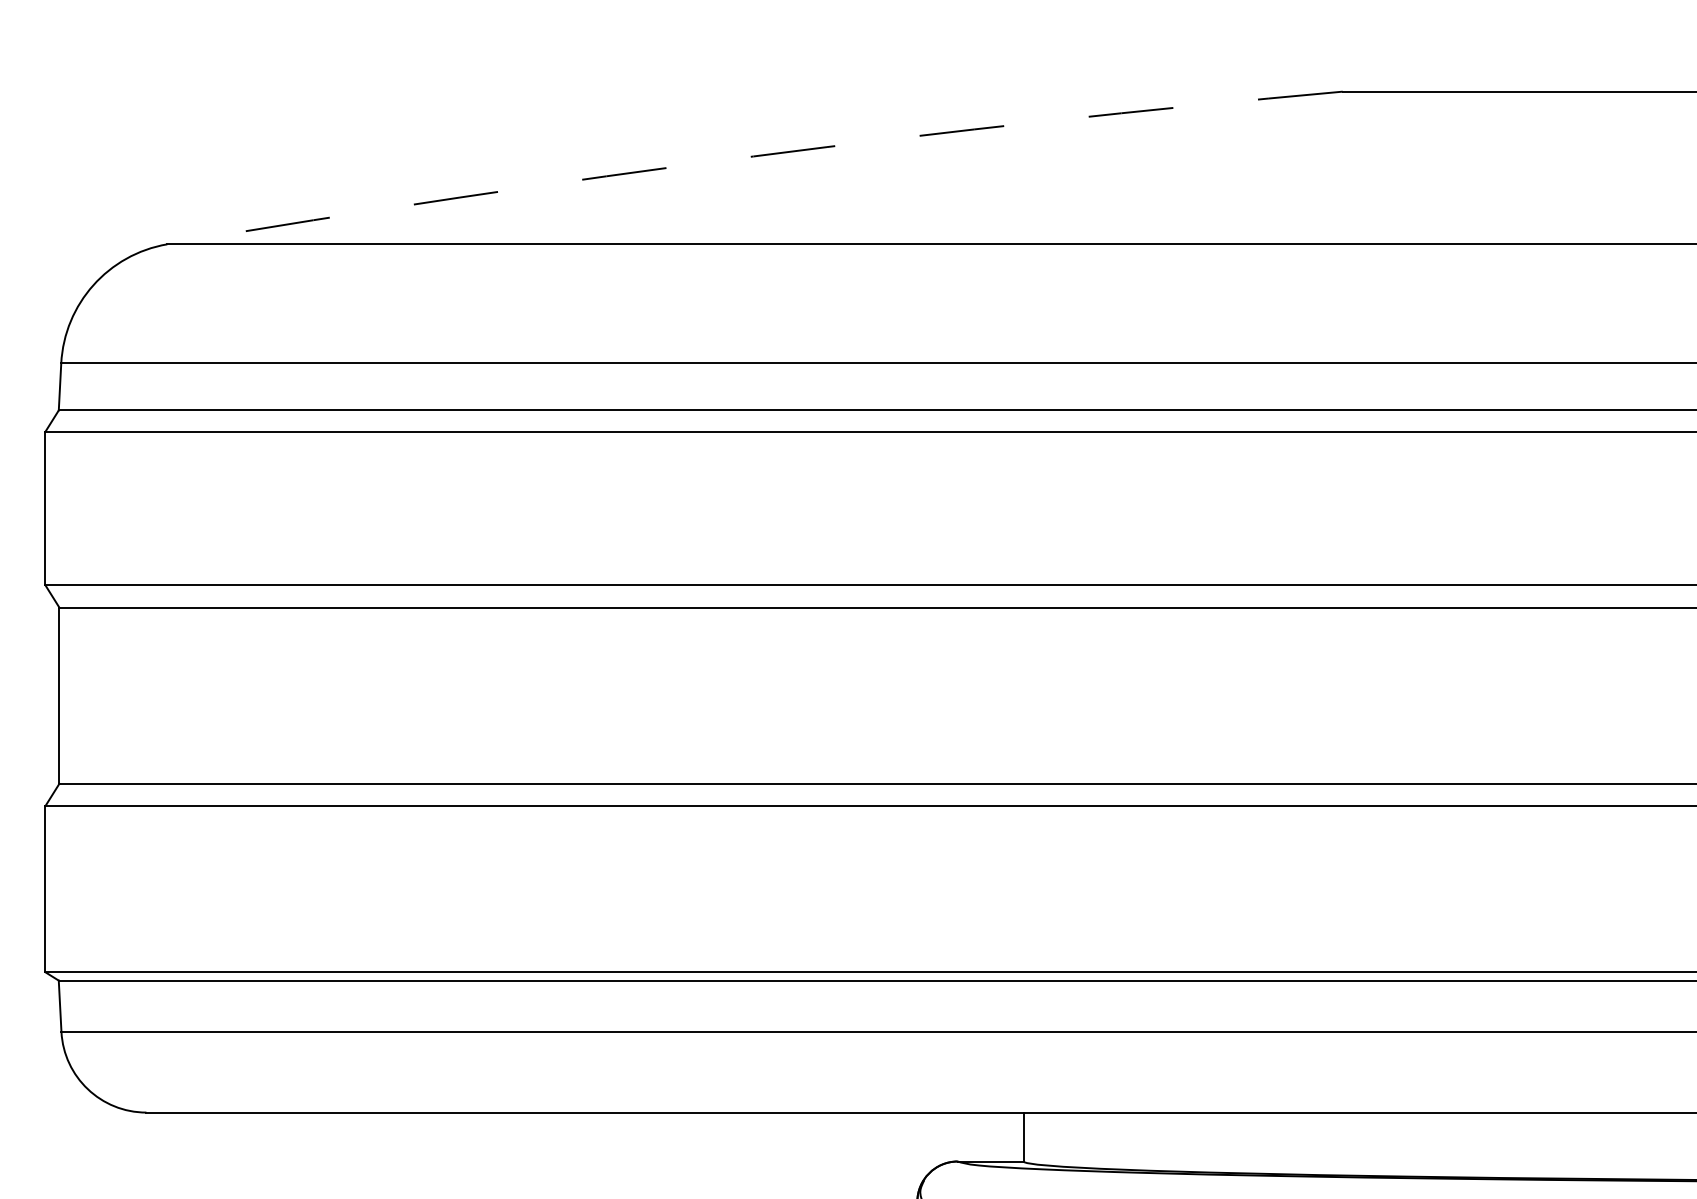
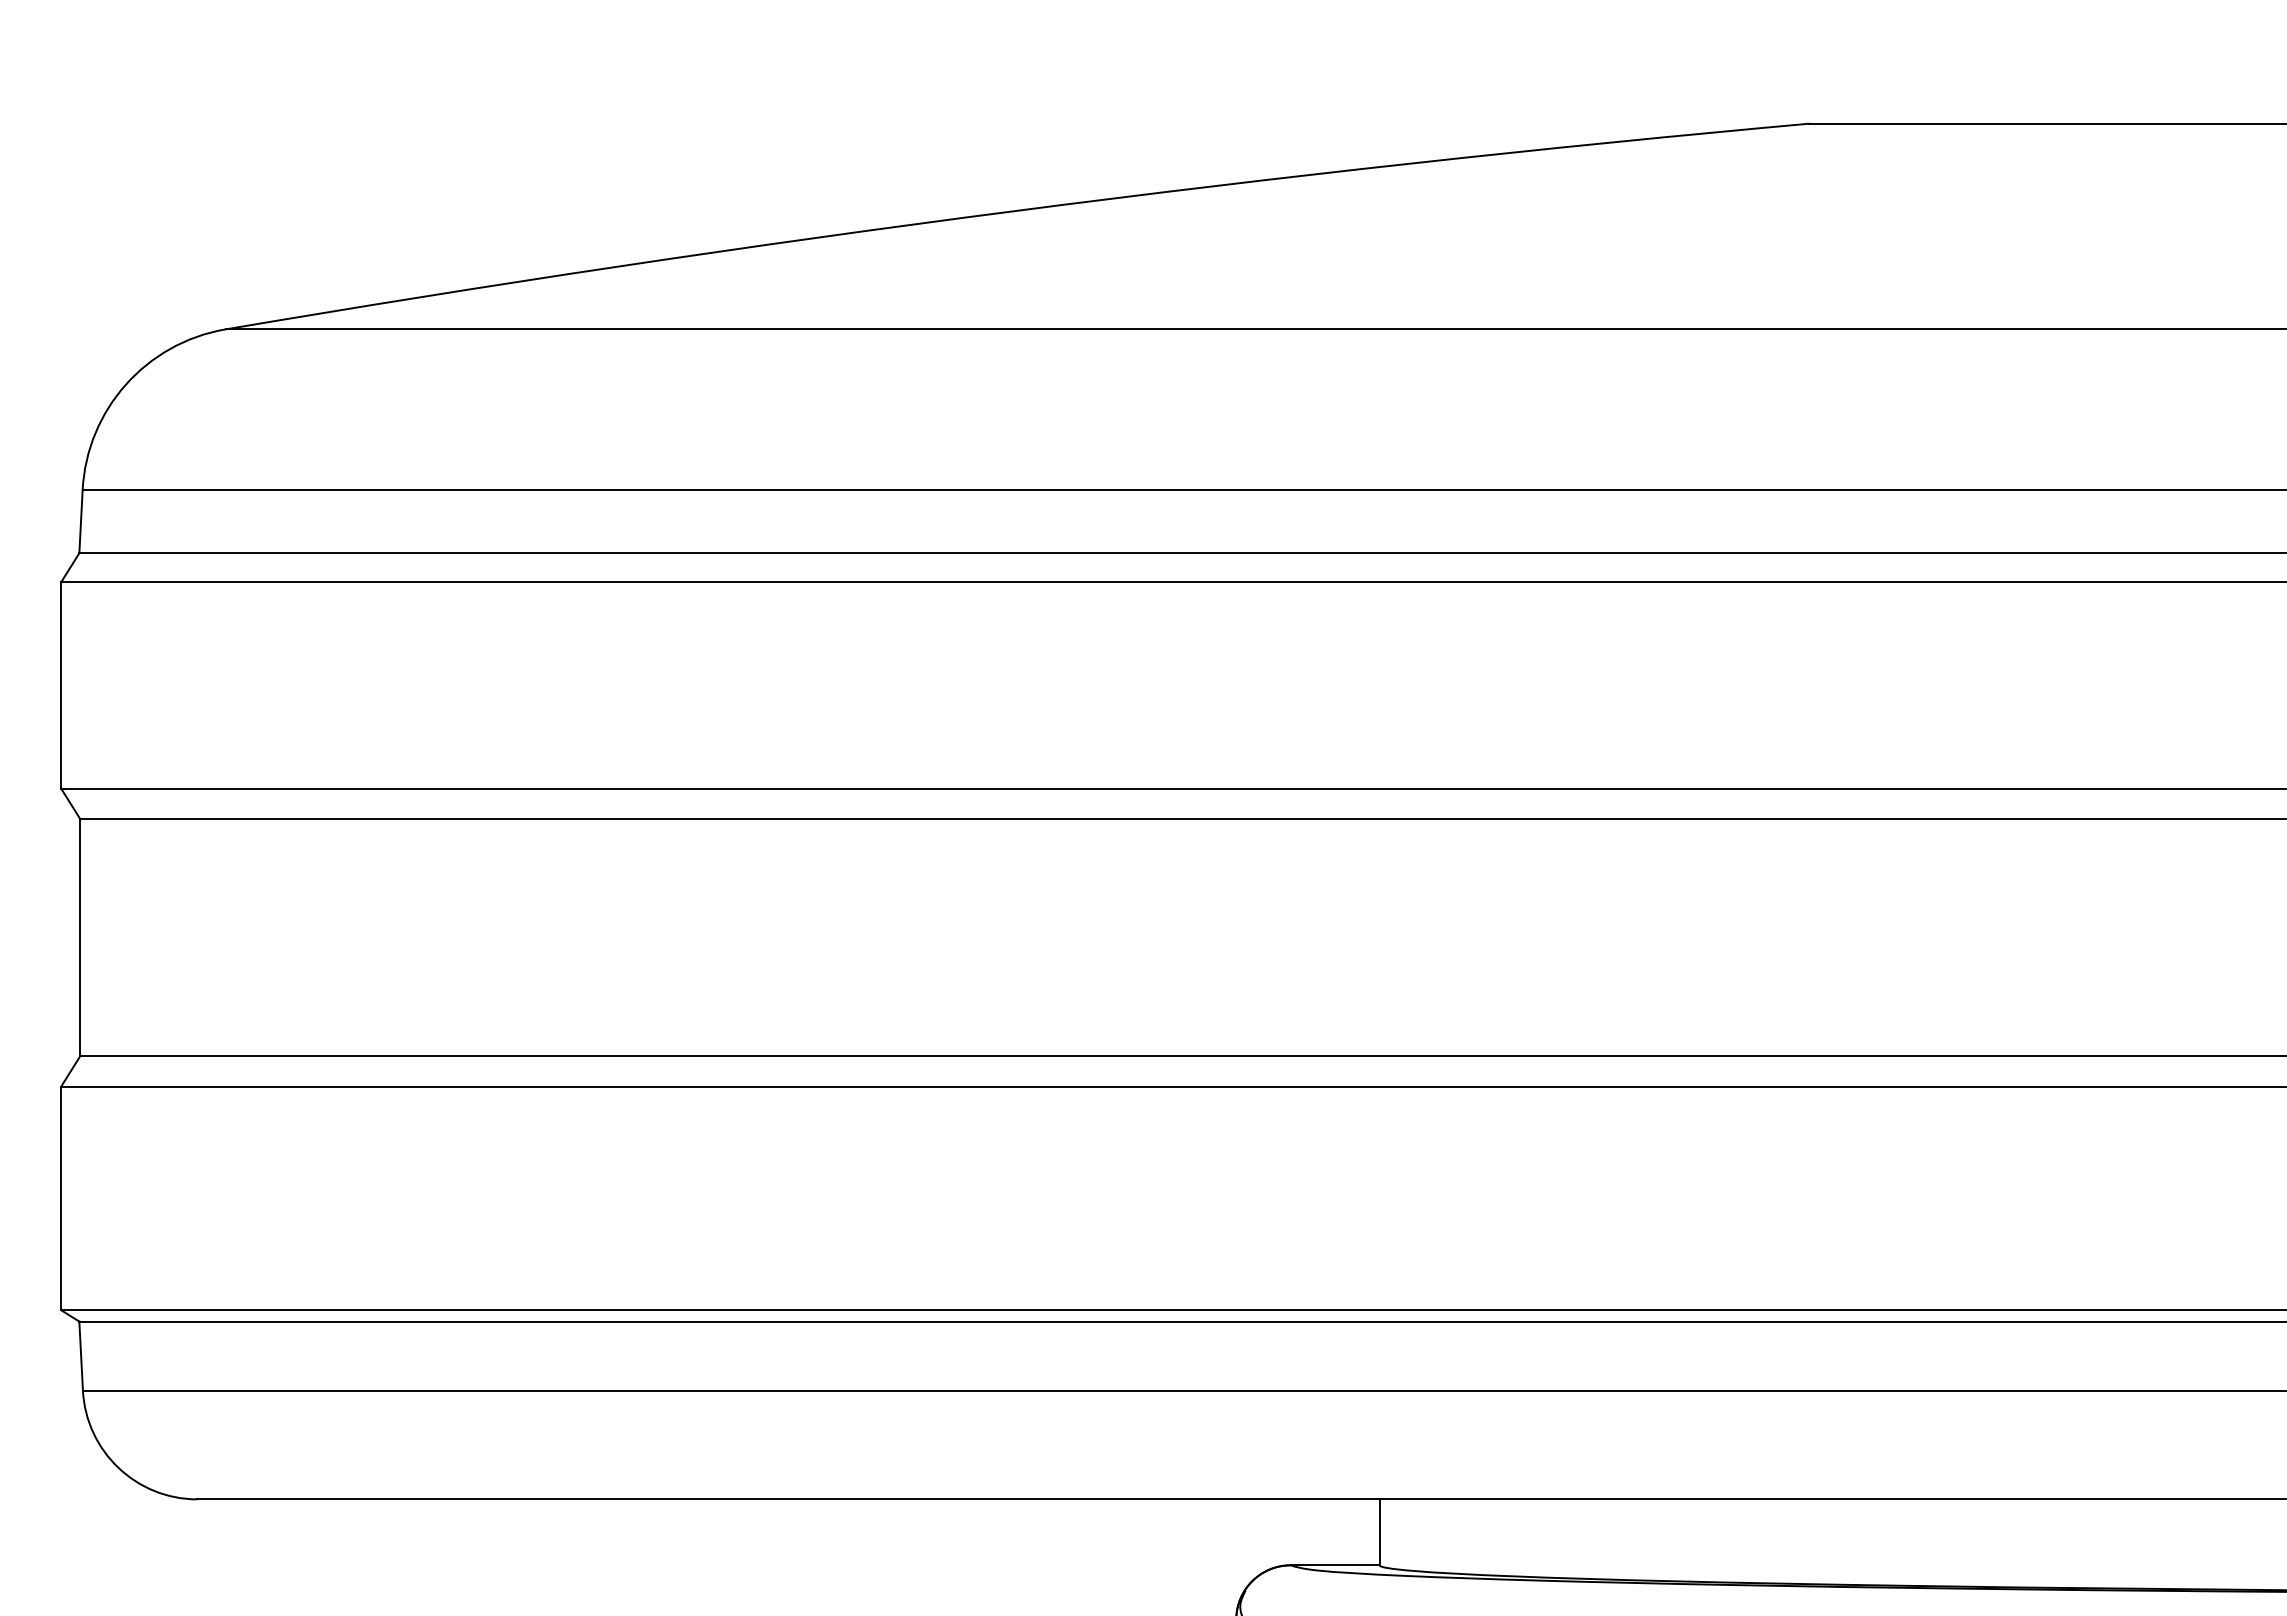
arc: (753, 156) -> (1015, 211), dashed -> solid

